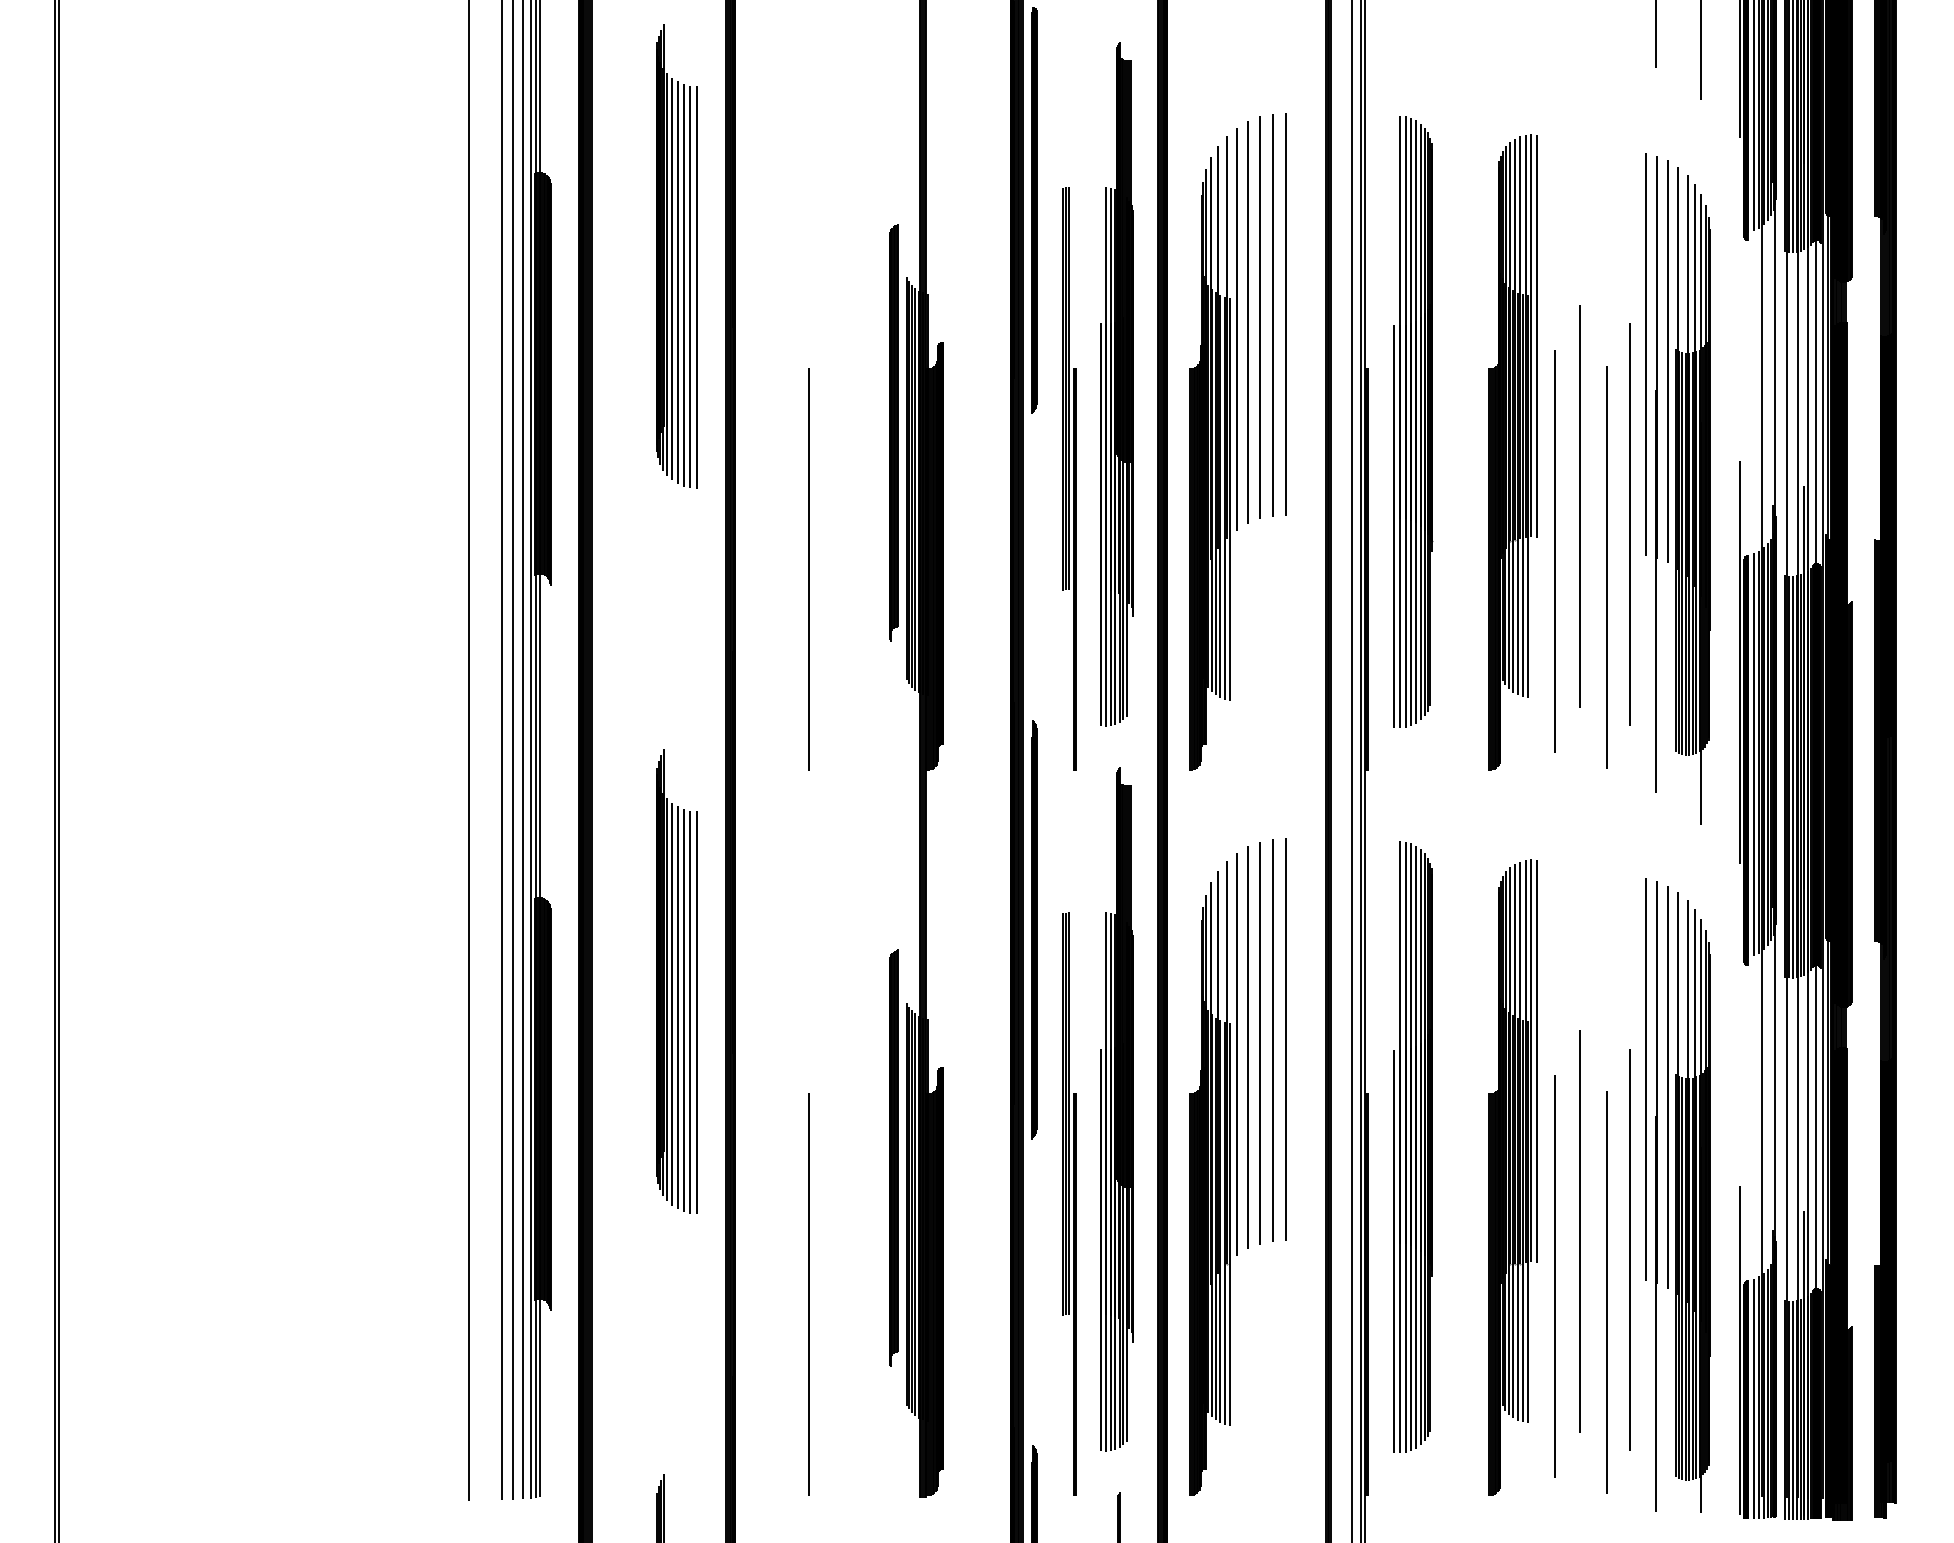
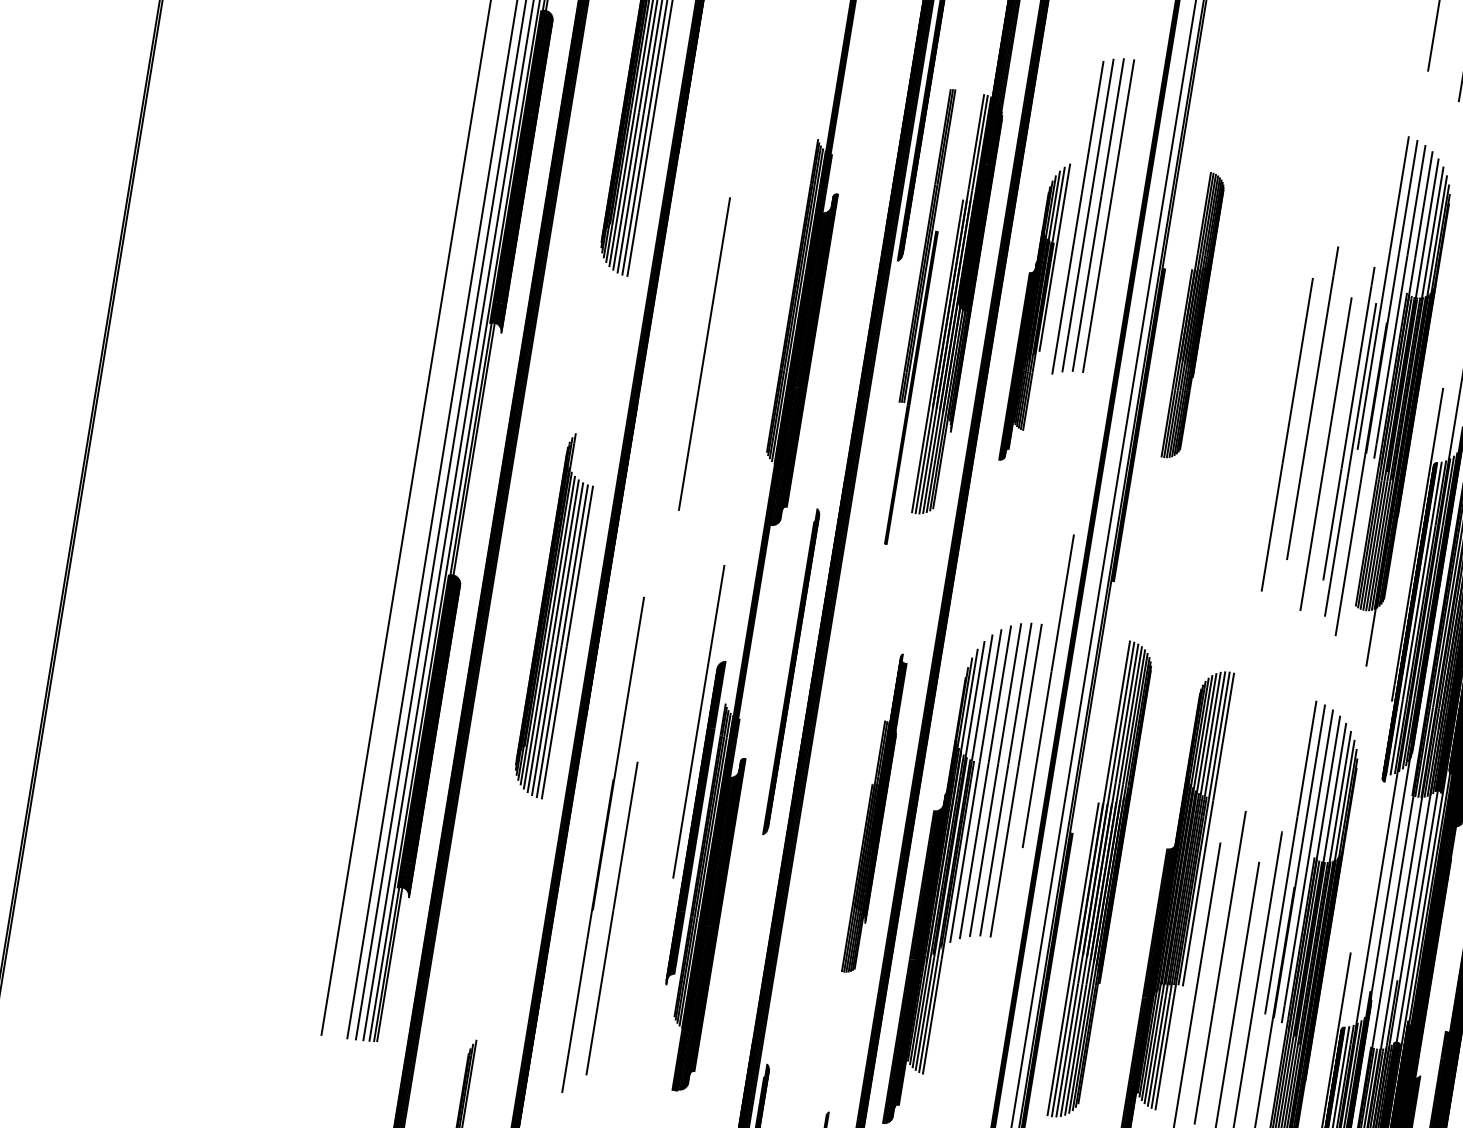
part: (1413, 421) -> (1193, 315), size x0.6
part: (893, 432) -> (787, 258), removed
part: (1213, 449) -> (1034, 312), size x0.6
part: (1512, 452) -> (1267, 352), removed
line: (1638, 569) -> (1350, 459), added
line: (1307, 921) -> (1047, 691), added
part: (1034, 929) -> (791, 671), moved
part: (676, 981) -> (555, 615), moved
line: (876, 1030) -> (698, 721), added
part: (1116, 1109) -> (875, 813), size x0.6
part: (1069, 1203) -> (826, 880), removed
line: (782, 1204) -> (602, 844), added

